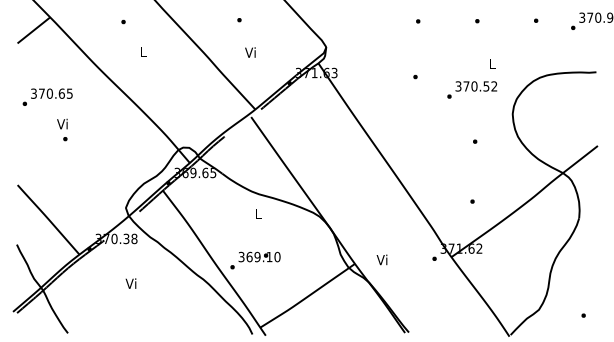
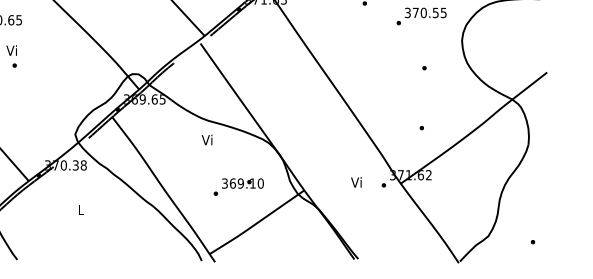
text: (494, 86) -> (443, 13), 370.52 -> 370.55
text: (257, 213) -> (206, 140), L -> Vi
text: (381, 259) -> (355, 182), moved
text: (255, 260) -> (238, 187), moved
text: (130, 283) -> (79, 210), Vi -> L

